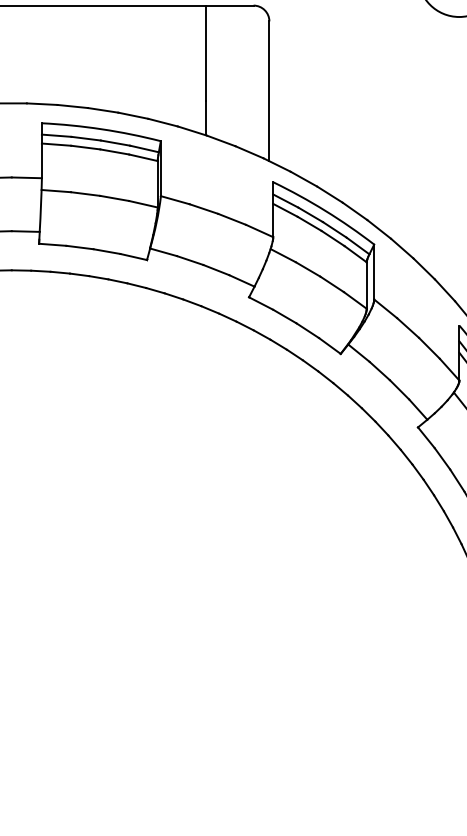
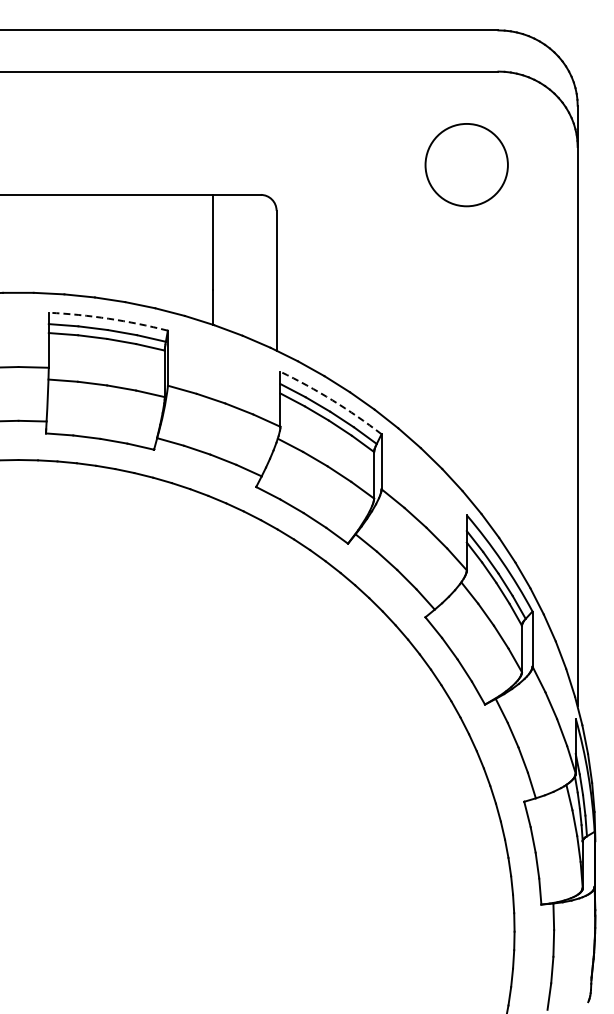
arc: (101, 129) -> (108, 318), solid -> dashed
arc: (325, 210) -> (332, 400), solid -> dashed

